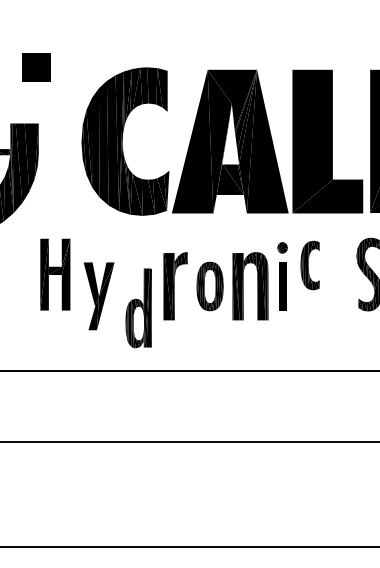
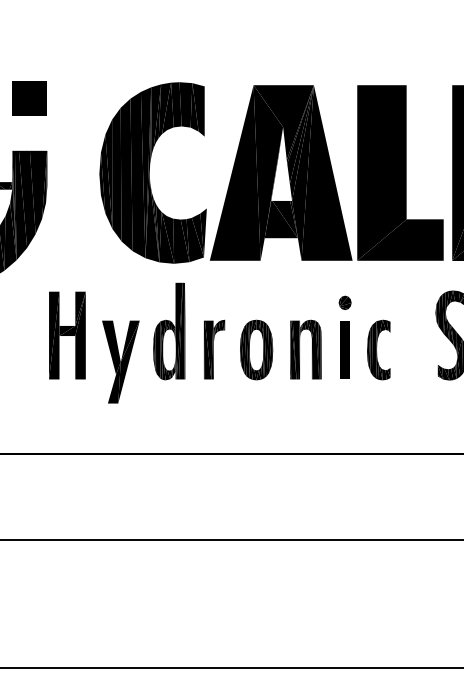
part: (36, 67) -> (29, 98), moved
part: (309, 265) -> (378, 350), moved
part: (175, 285) -> (214, 348), size x0.71
part: (250, 285) -> (305, 348), size x0.71
part: (138, 308) -> (169, 331), moved

